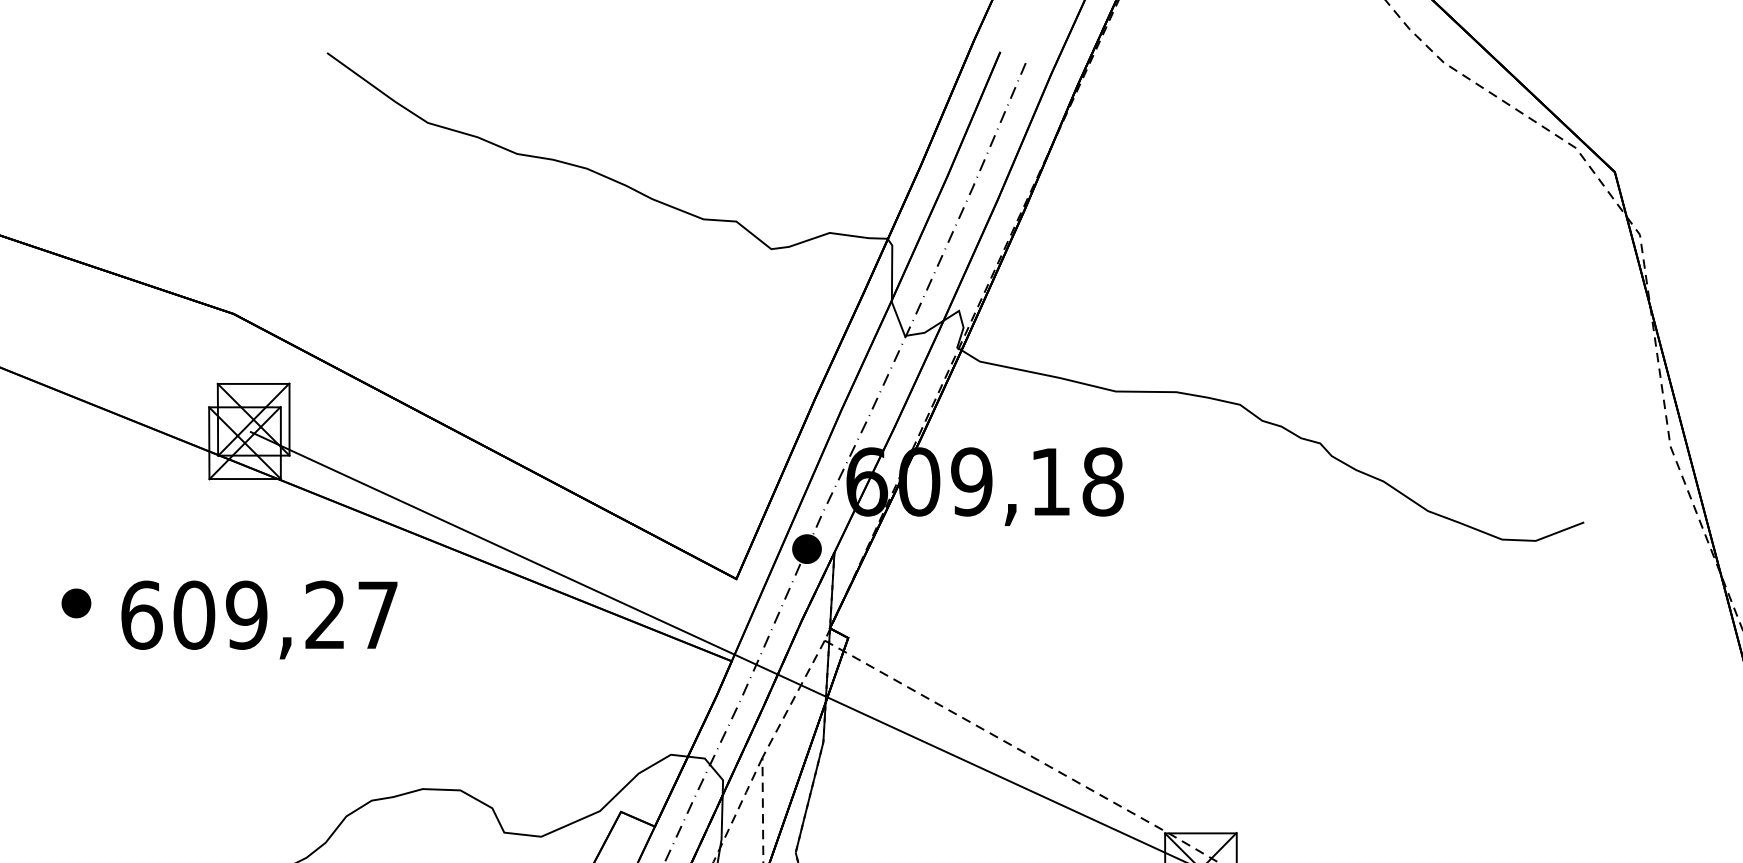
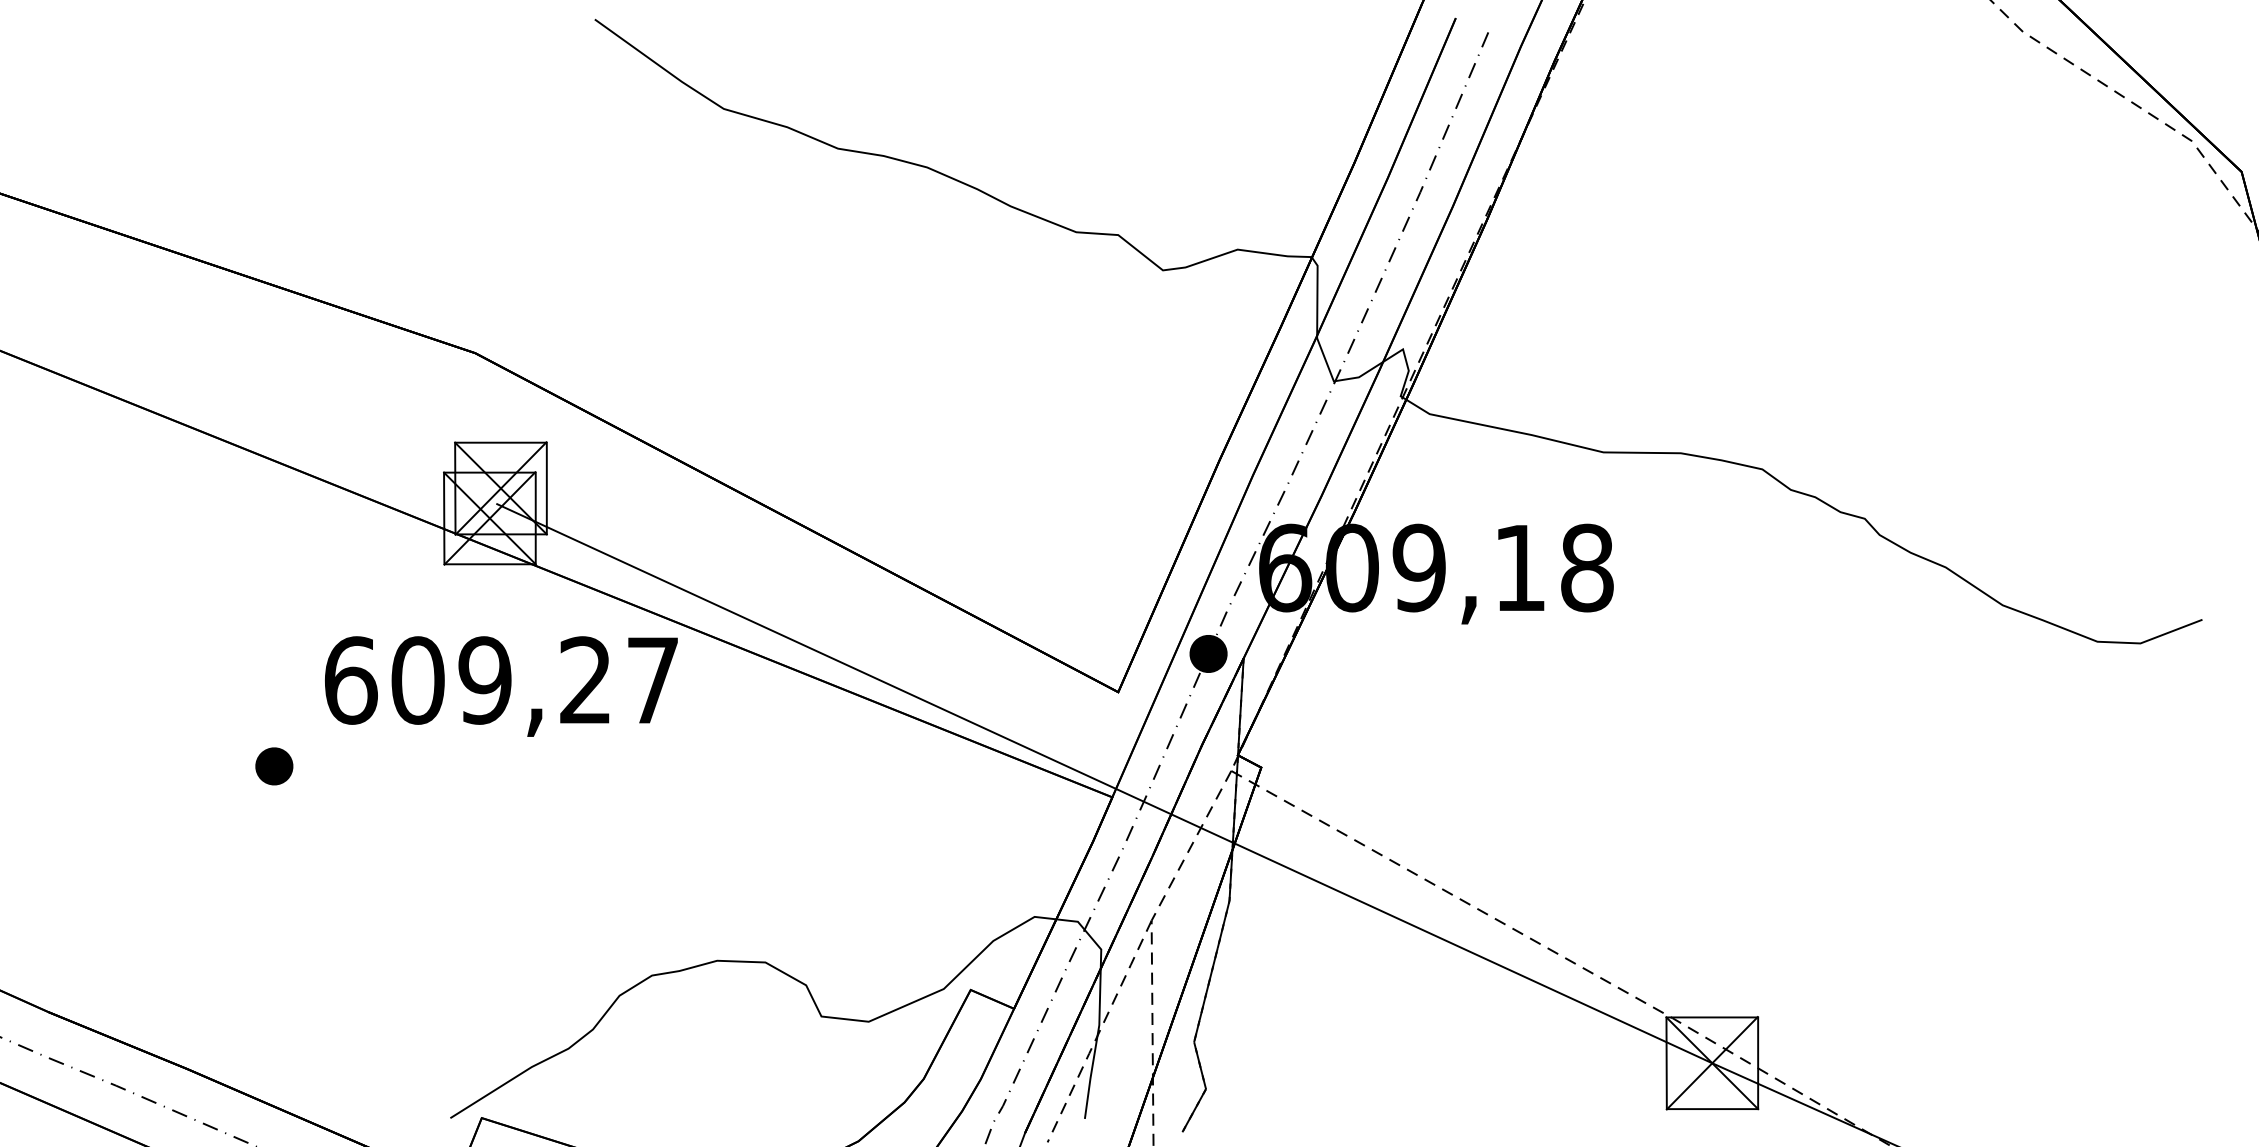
part: (76, 603) -> (274, 766), moved
text: (259, 619) -> (501, 686), moved

